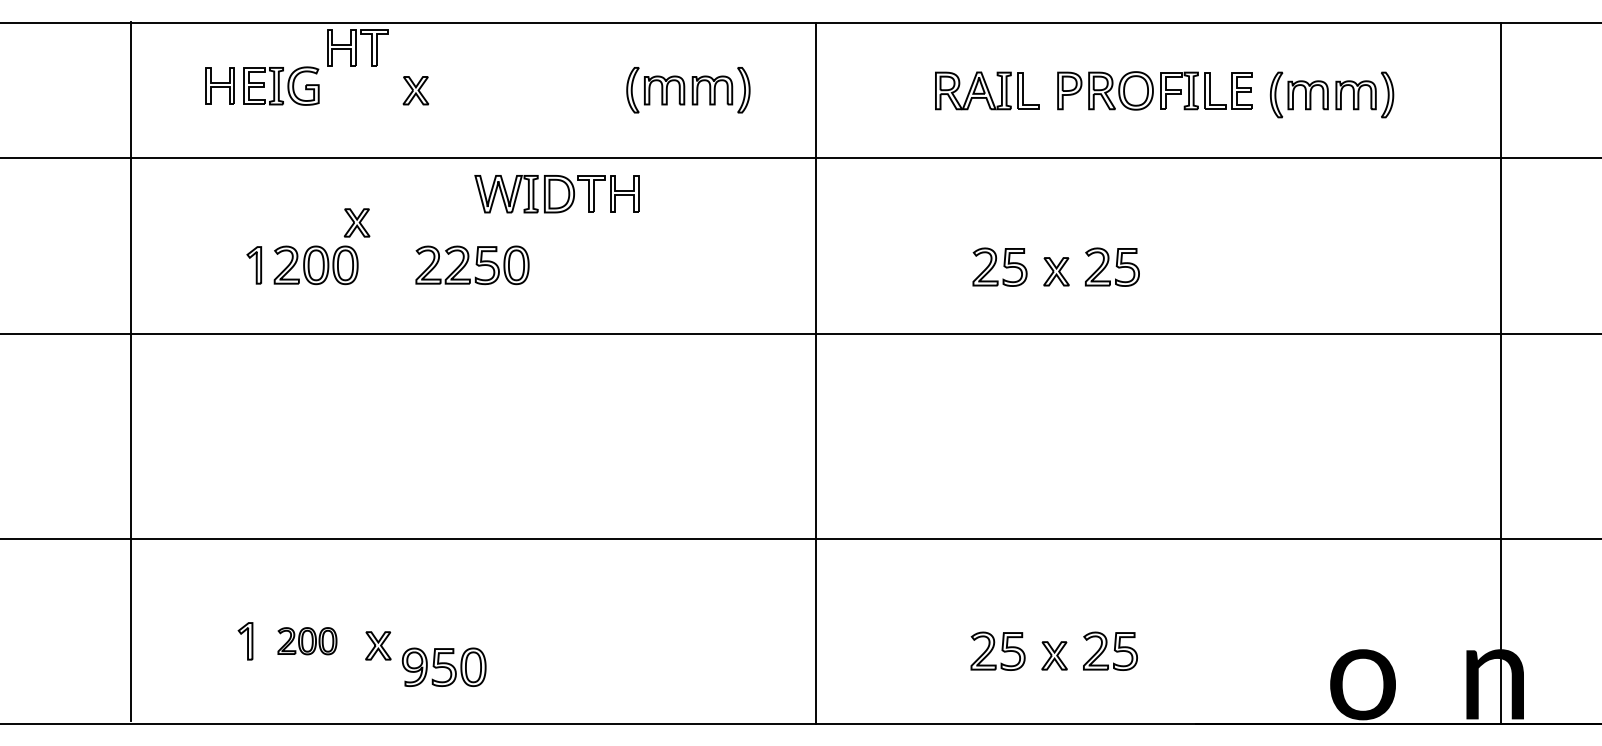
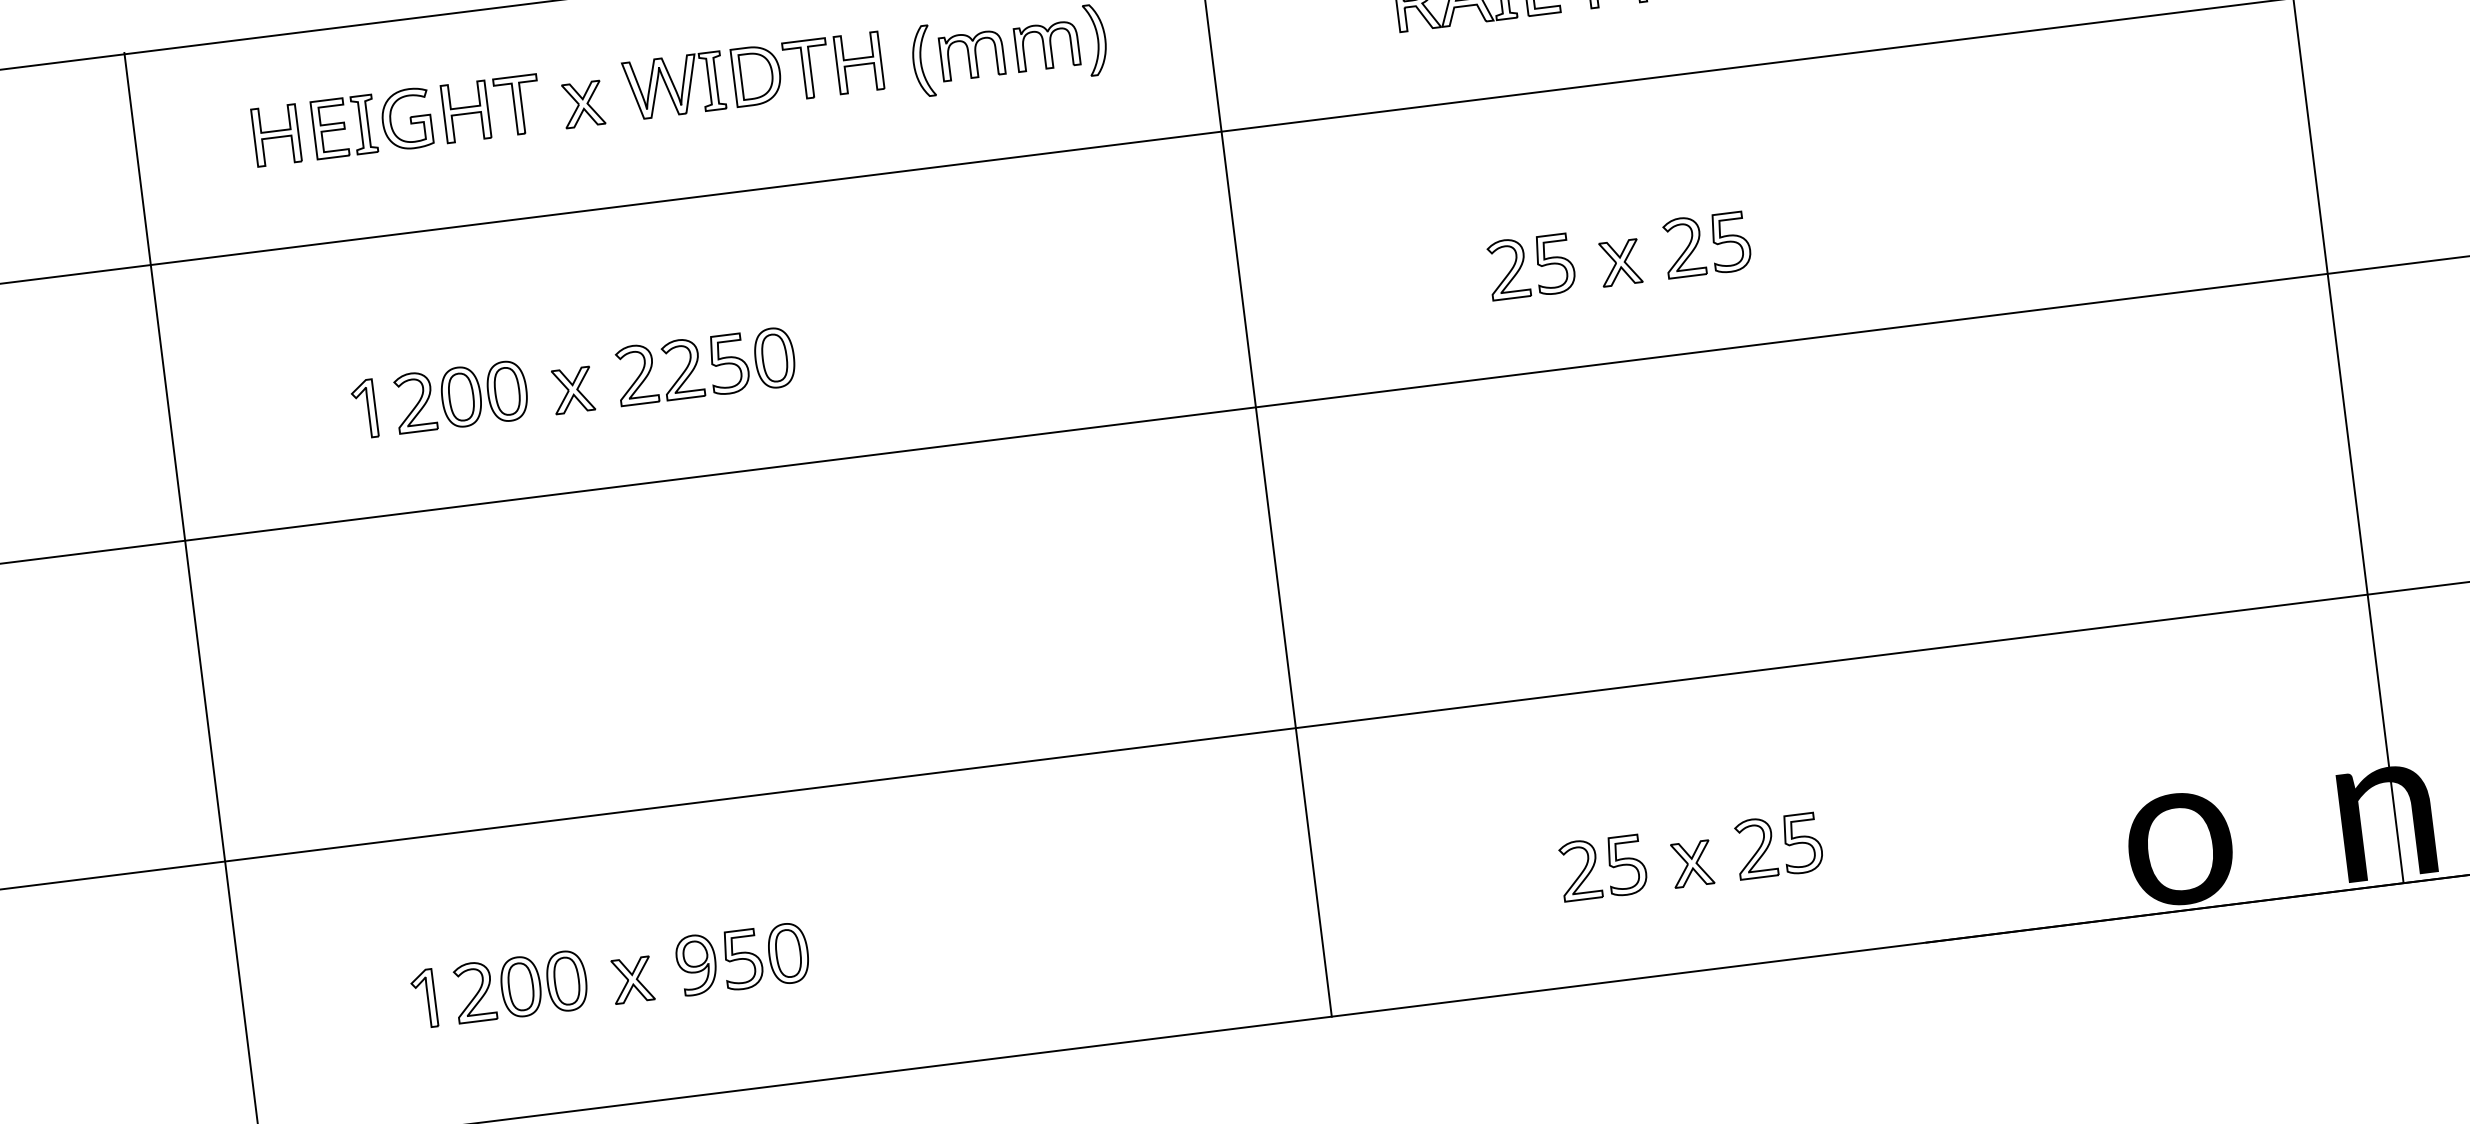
part: (357, 47) -> (490, 107), moved
part: (556, 194) -> (752, 76), moved
part: (356, 222) -> (572, 389), moved
part: (307, 640) -> (520, 985), size x1.43
part: (443, 666) -> (741, 958), moved

